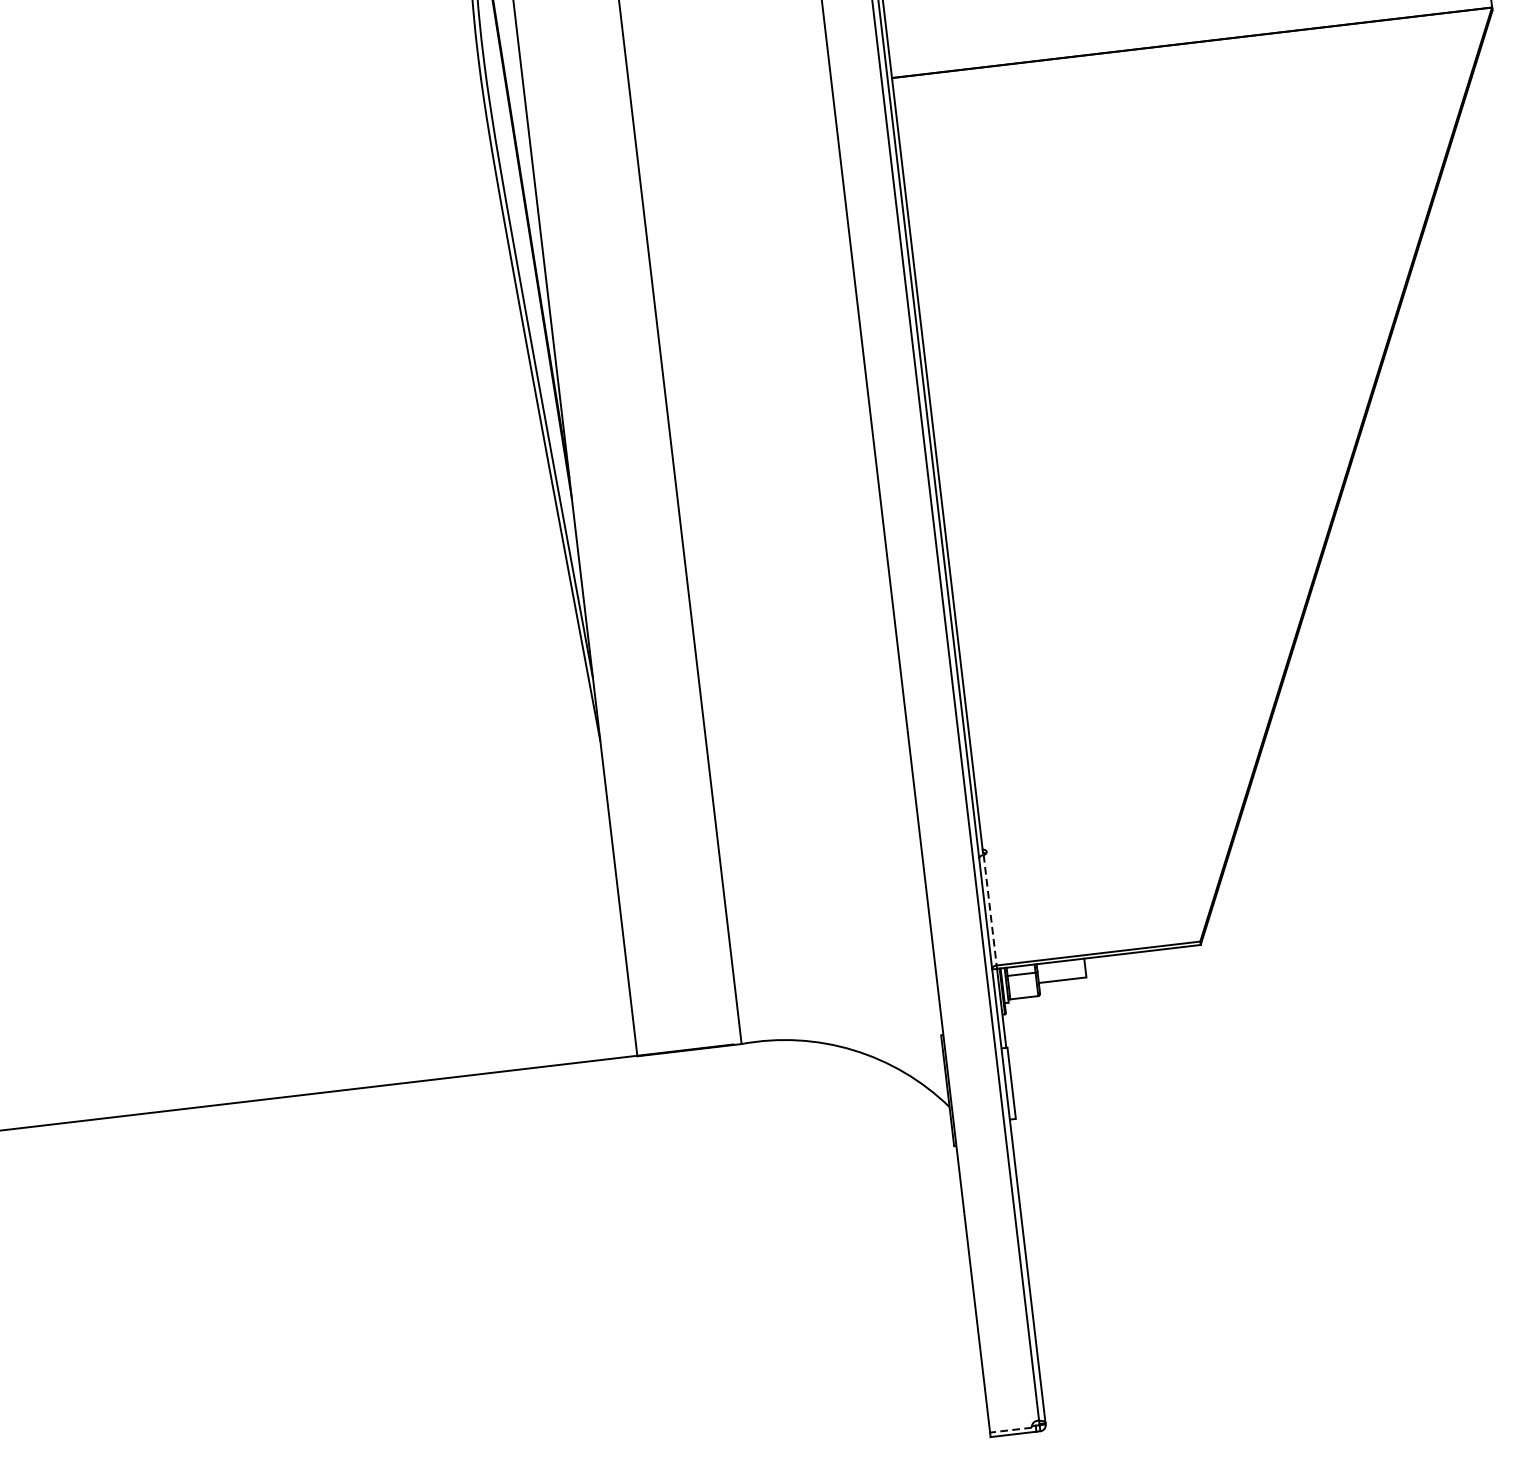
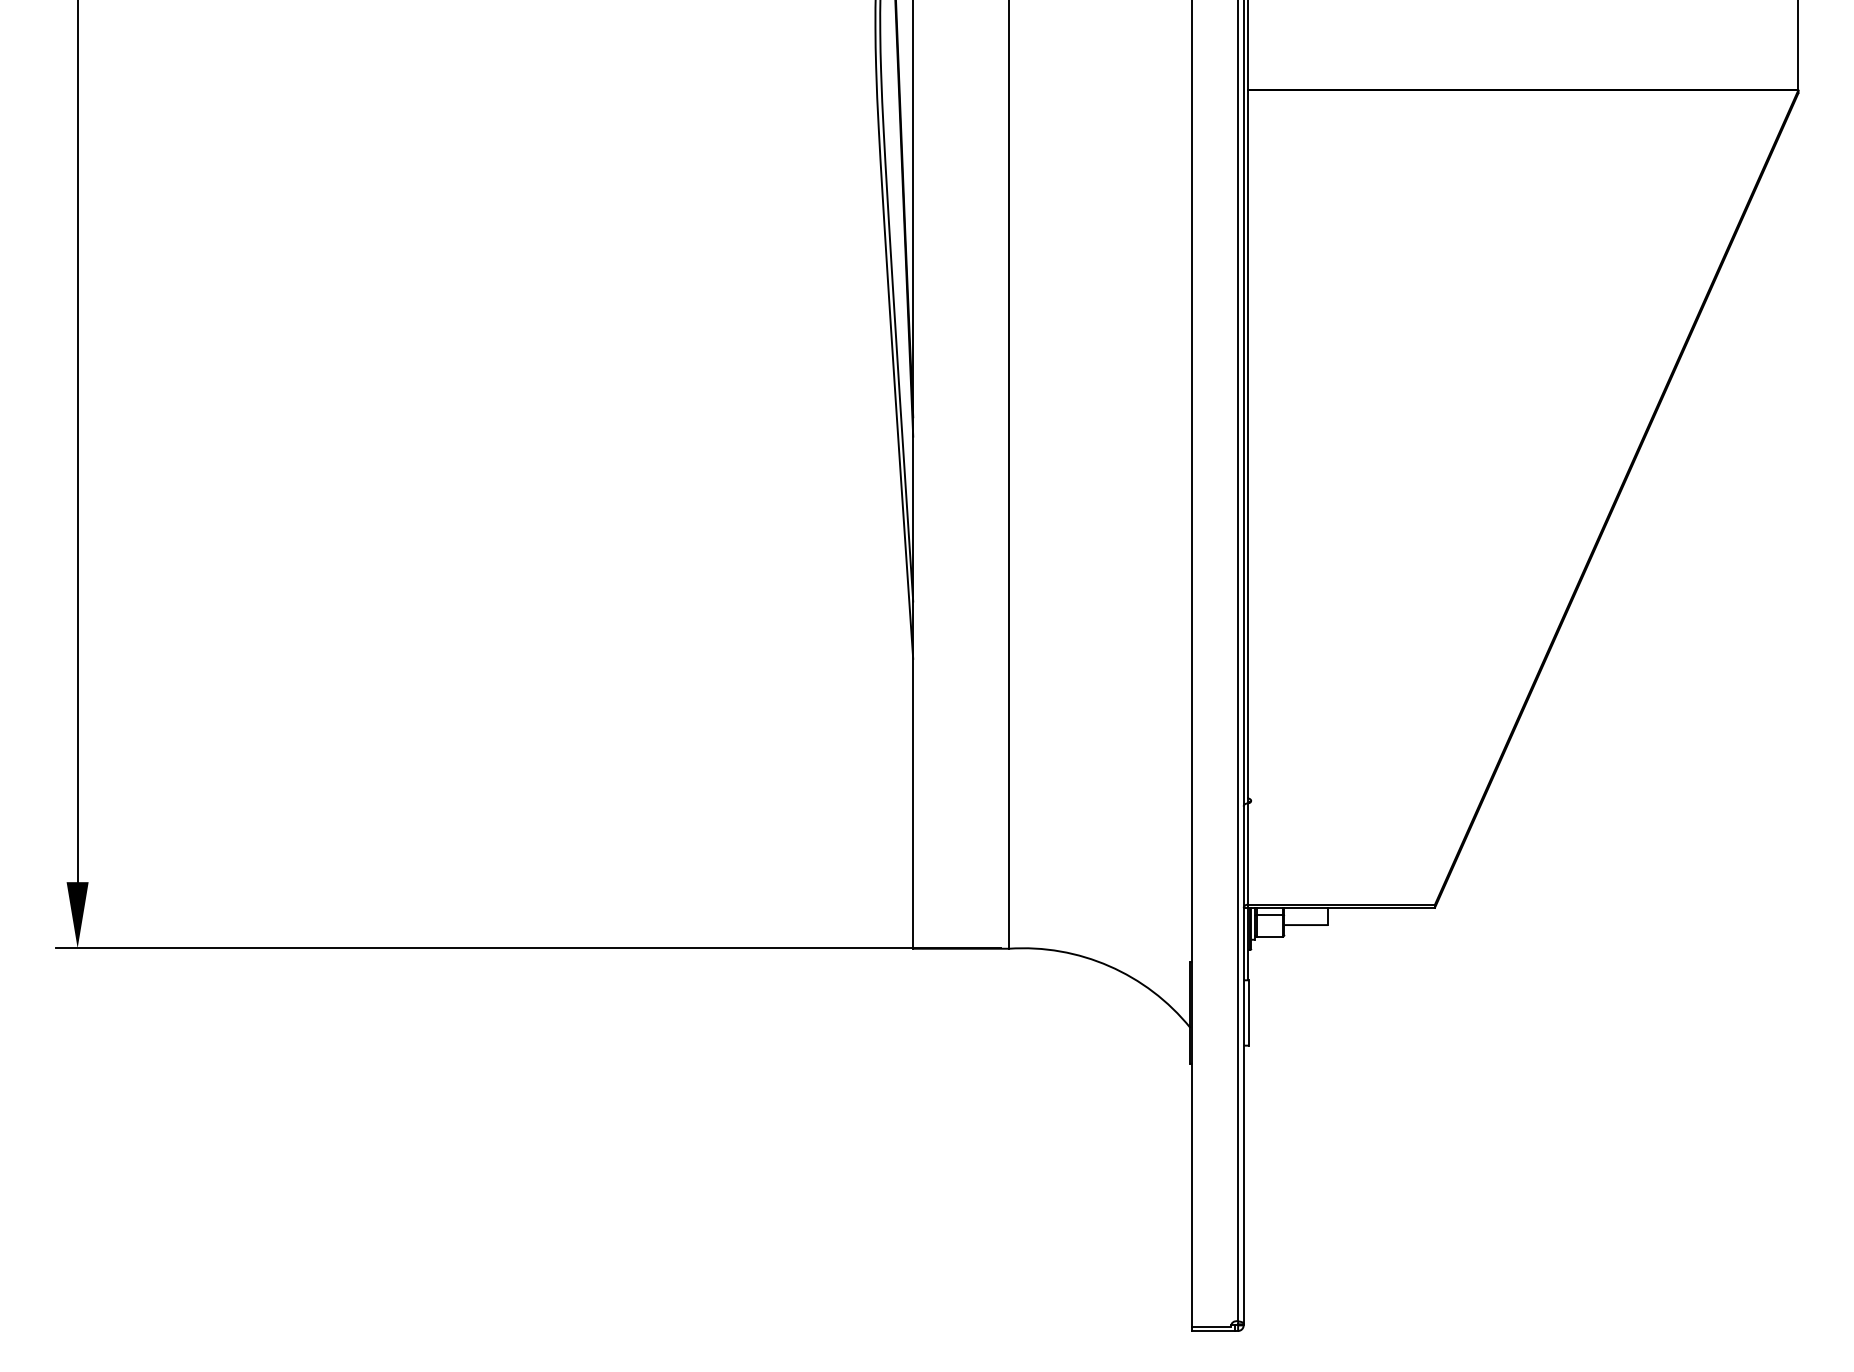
line: (990, 910) -> (1248, 854), dashed -> solid
line: (1010, 1429) -> (1211, 1326), dashed -> solid

